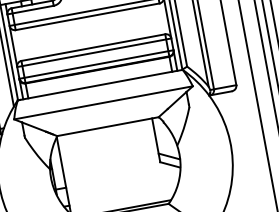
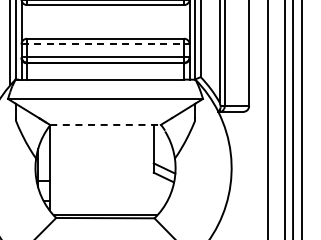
line: (95, 52) -> (106, 44), solid -> dashed
line: (108, 126) -> (106, 124), solid -> dashed

